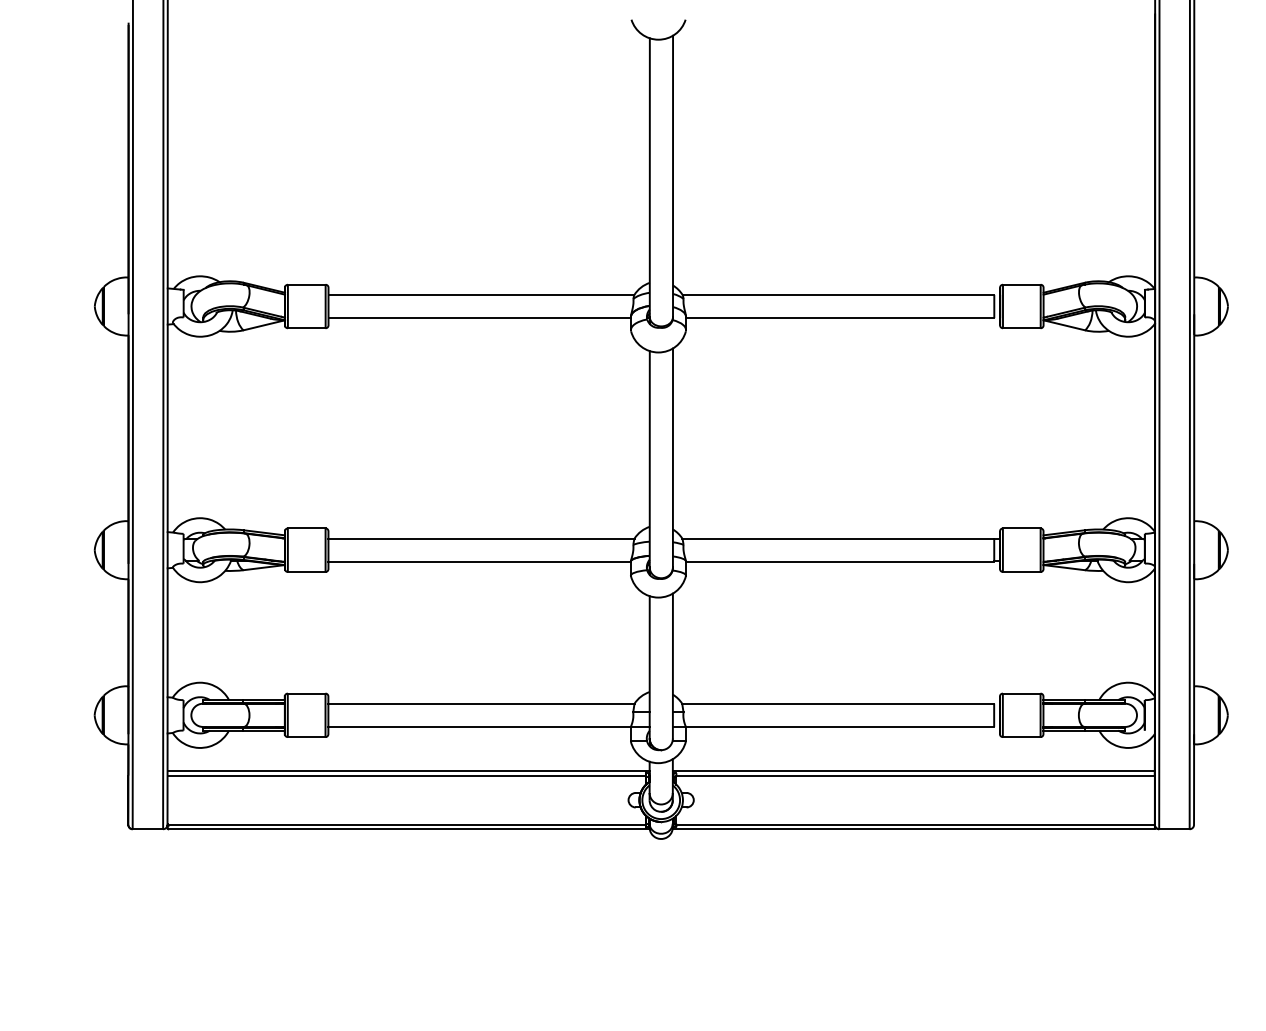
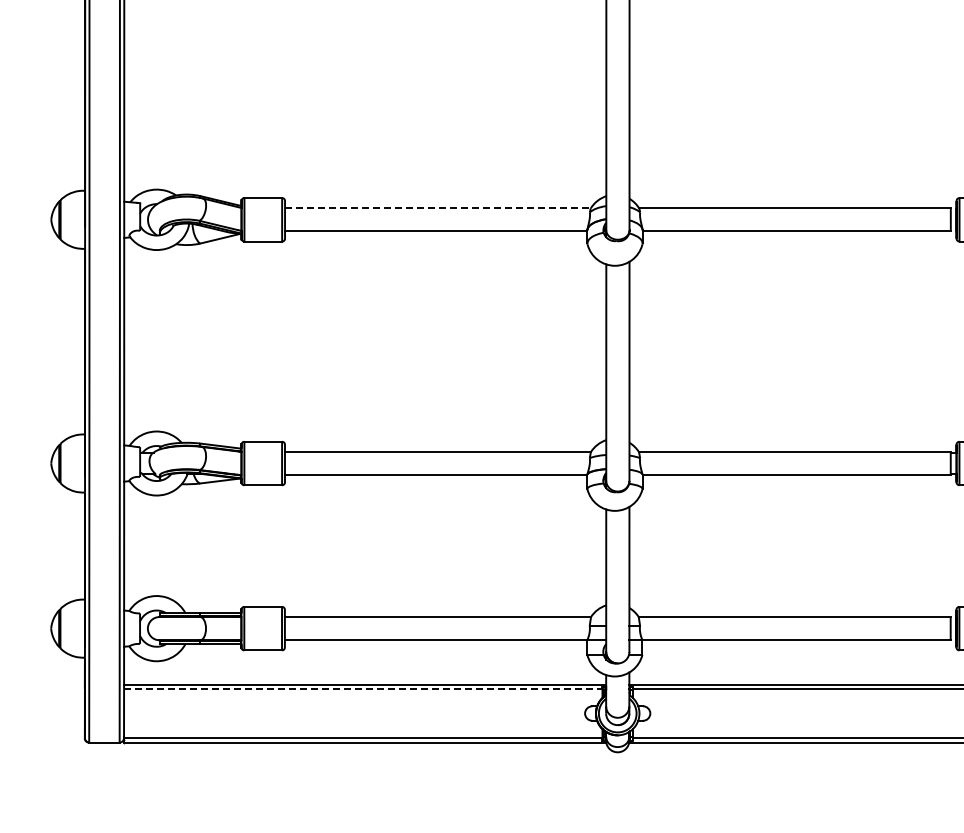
line: (481, 294) -> (438, 207), solid -> dashed
line: (407, 775) -> (364, 688), solid -> dashed

